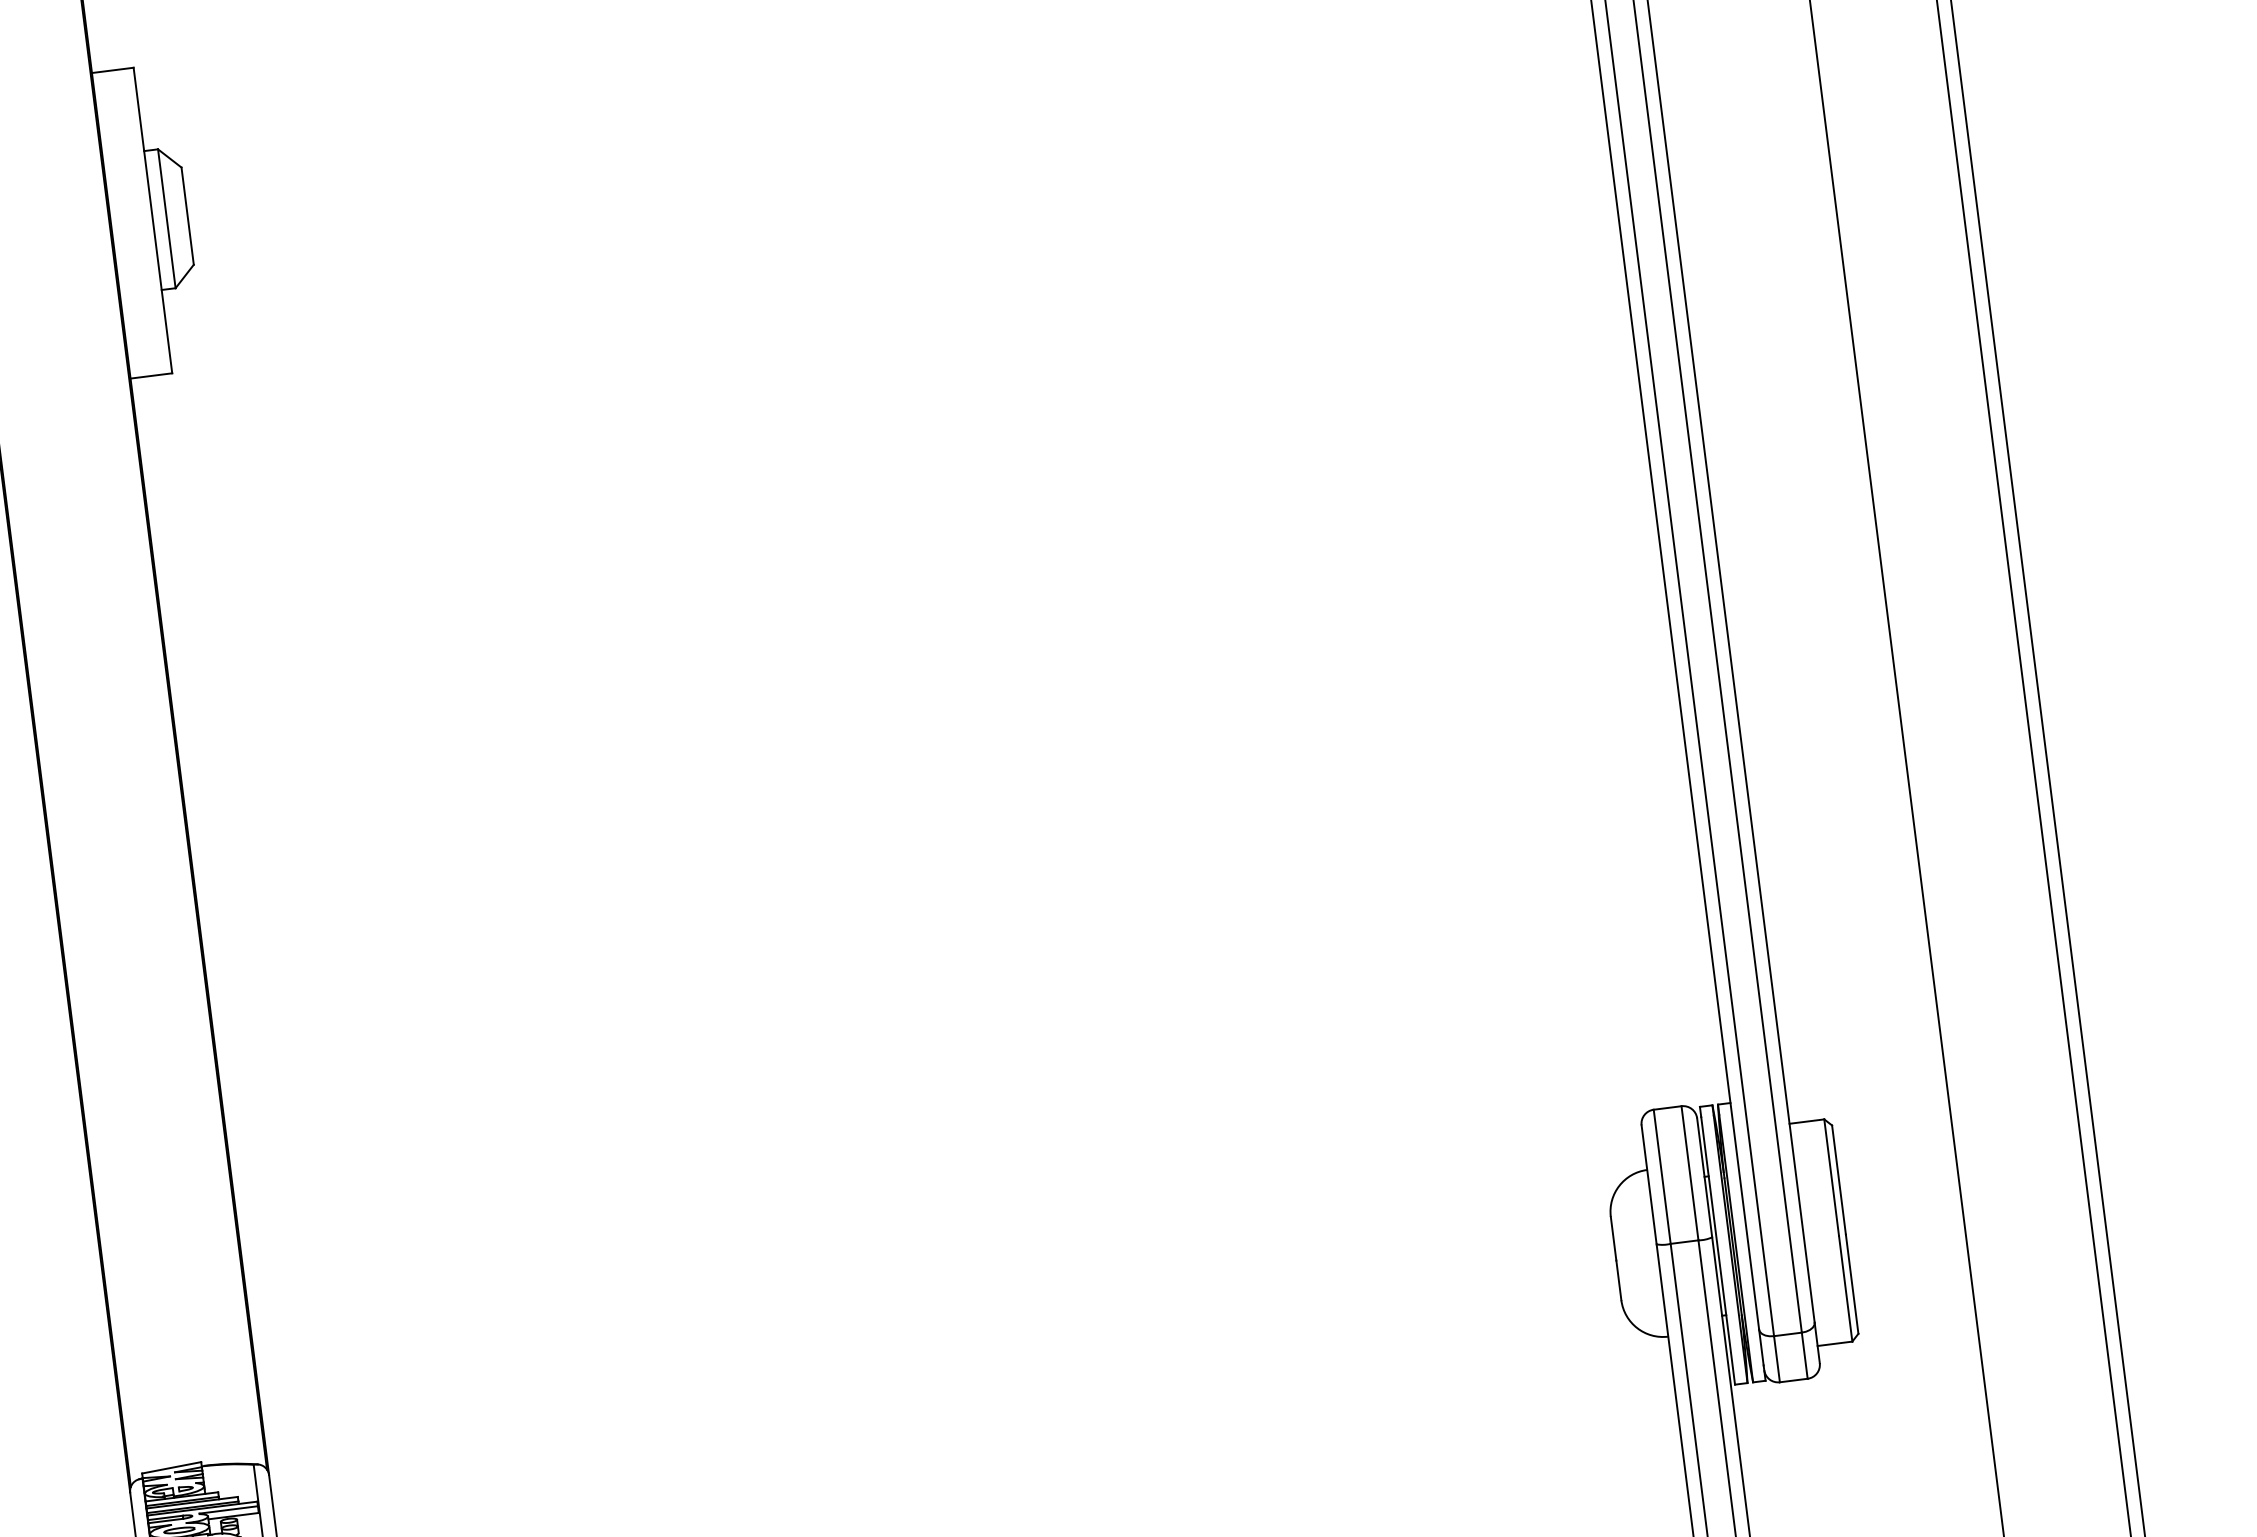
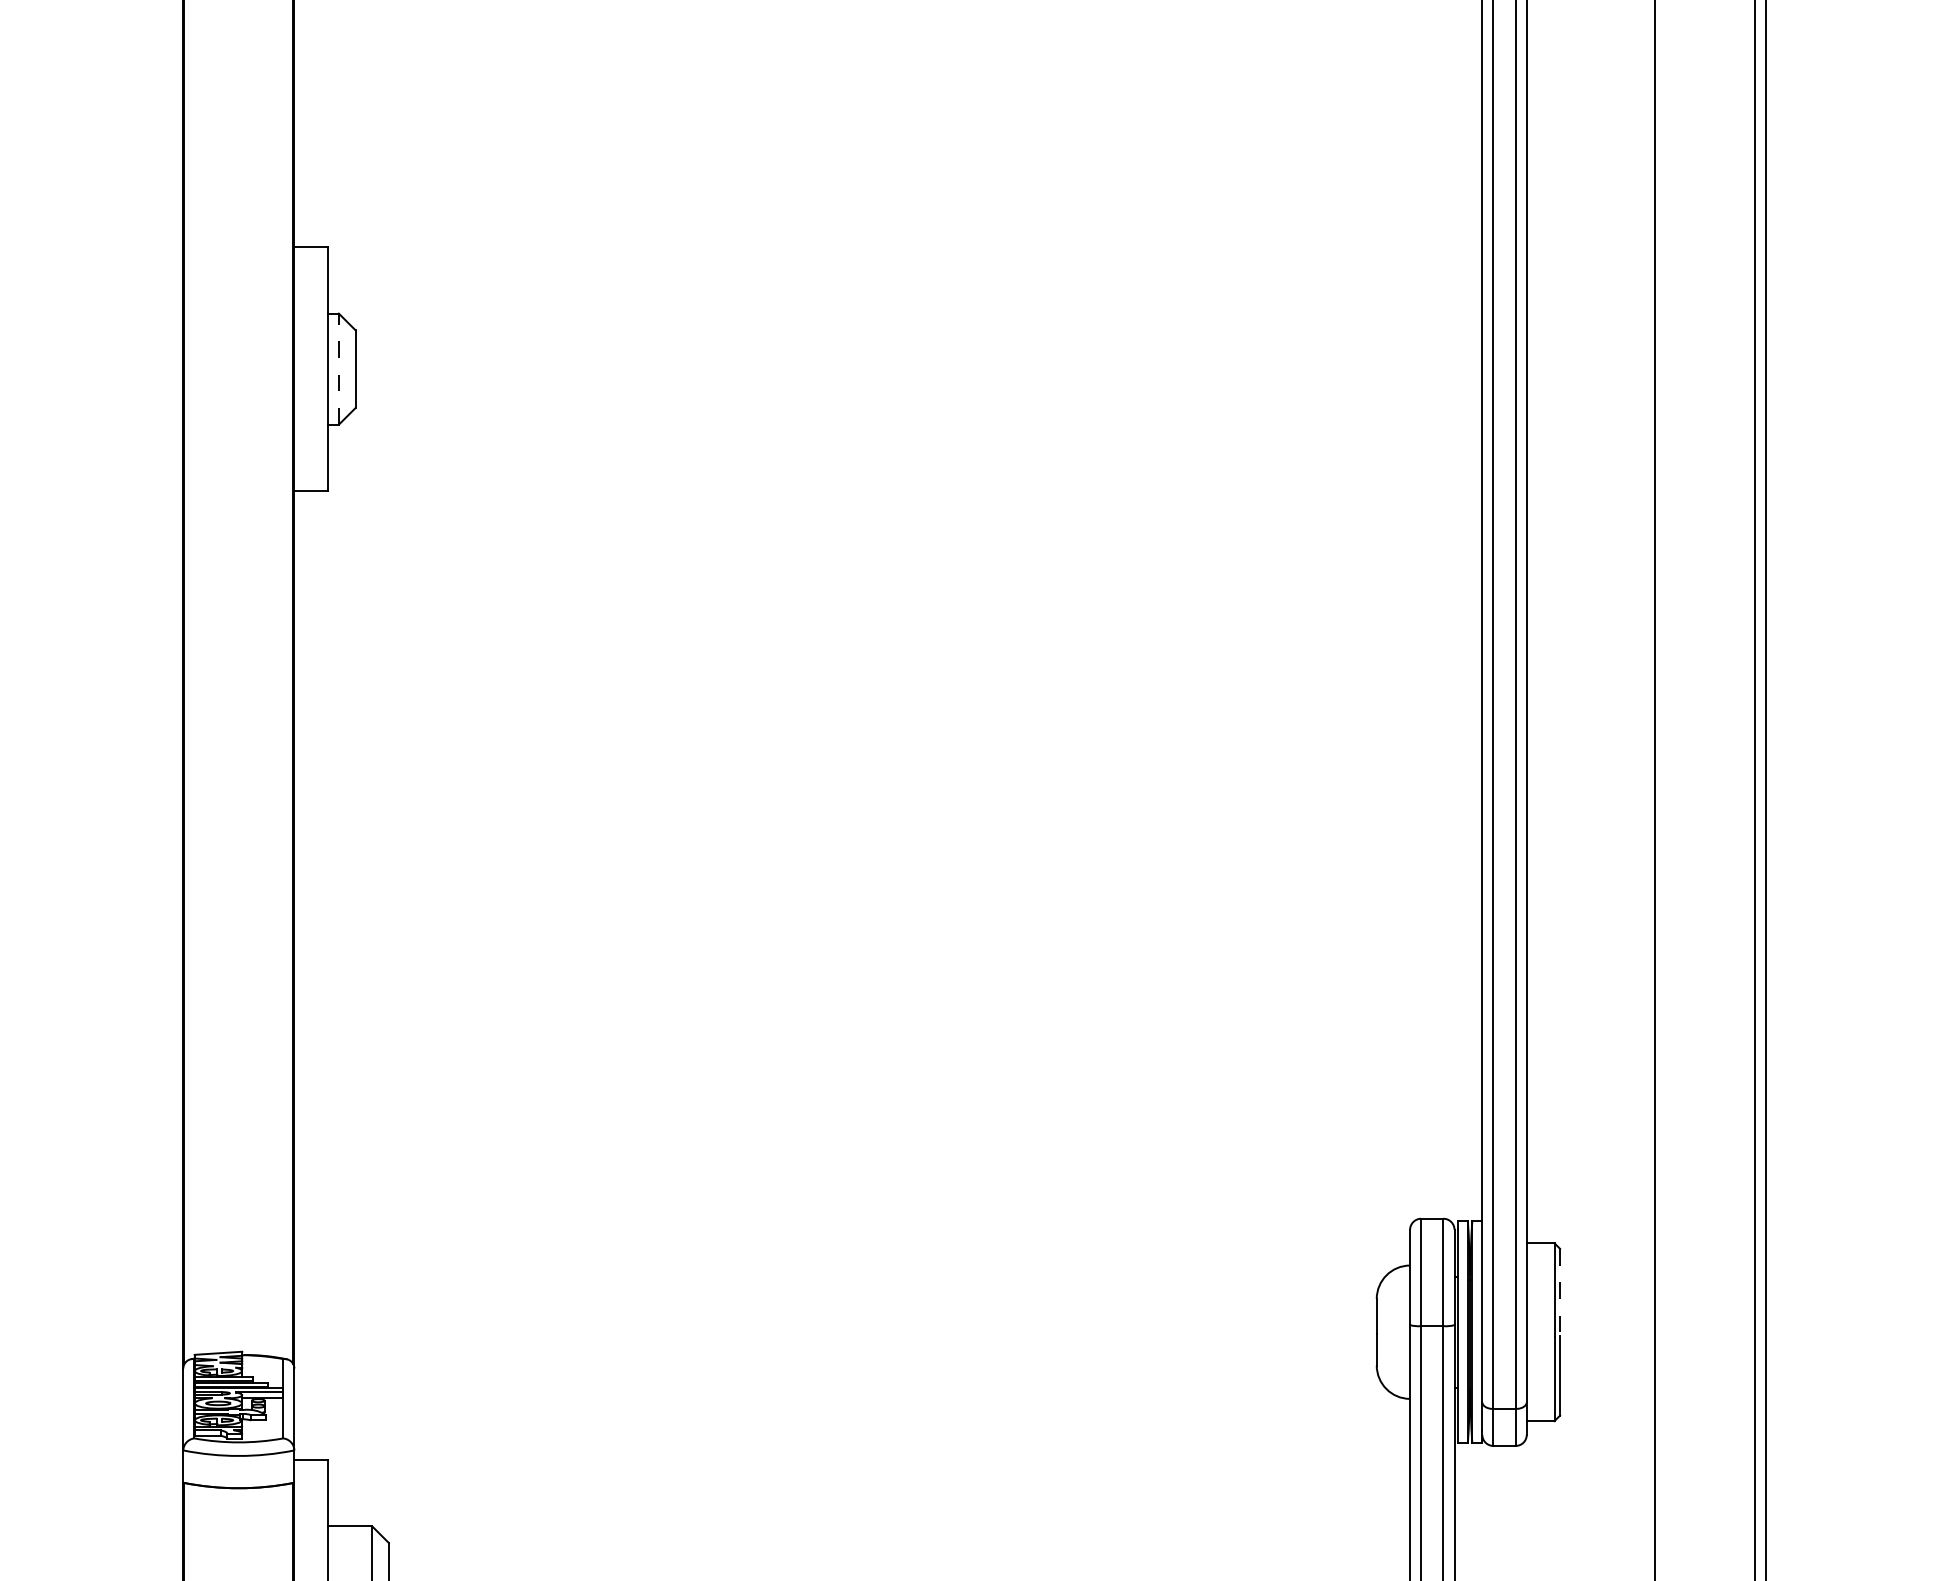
line: (166, 219) -> (338, 369), solid -> dashed
line: (1839, 1179) -> (1560, 1292), solid -> dashed

